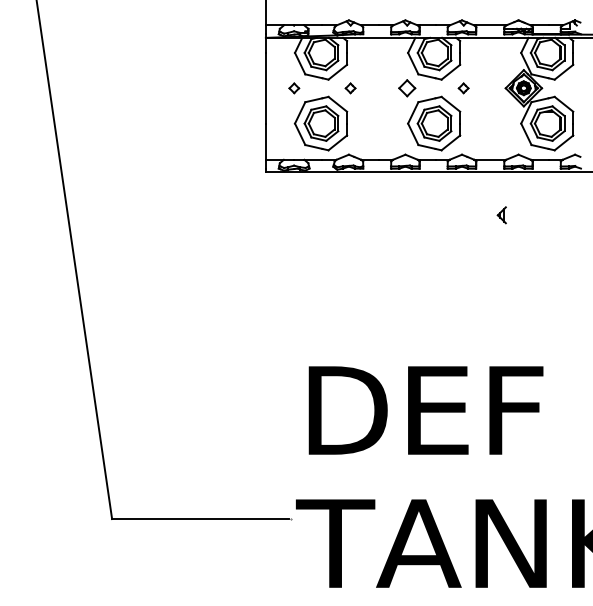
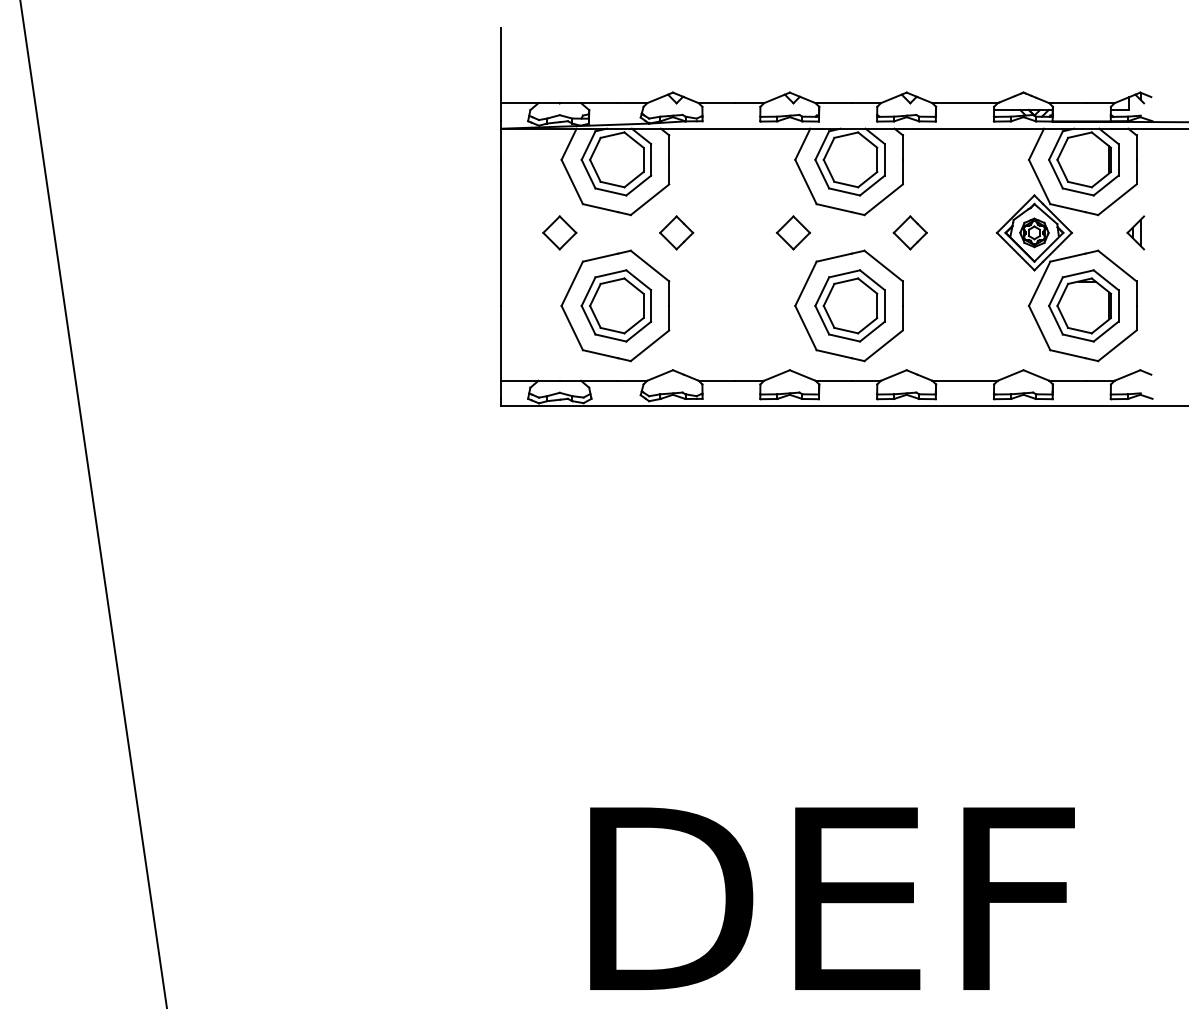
part: (294, 88) -> (560, 233), size x1.67
part: (350, 88) -> (676, 233), size x1.67
part: (463, 88) -> (909, 233), size x1.67
part: (501, 215) -> (1134, 233), moved

